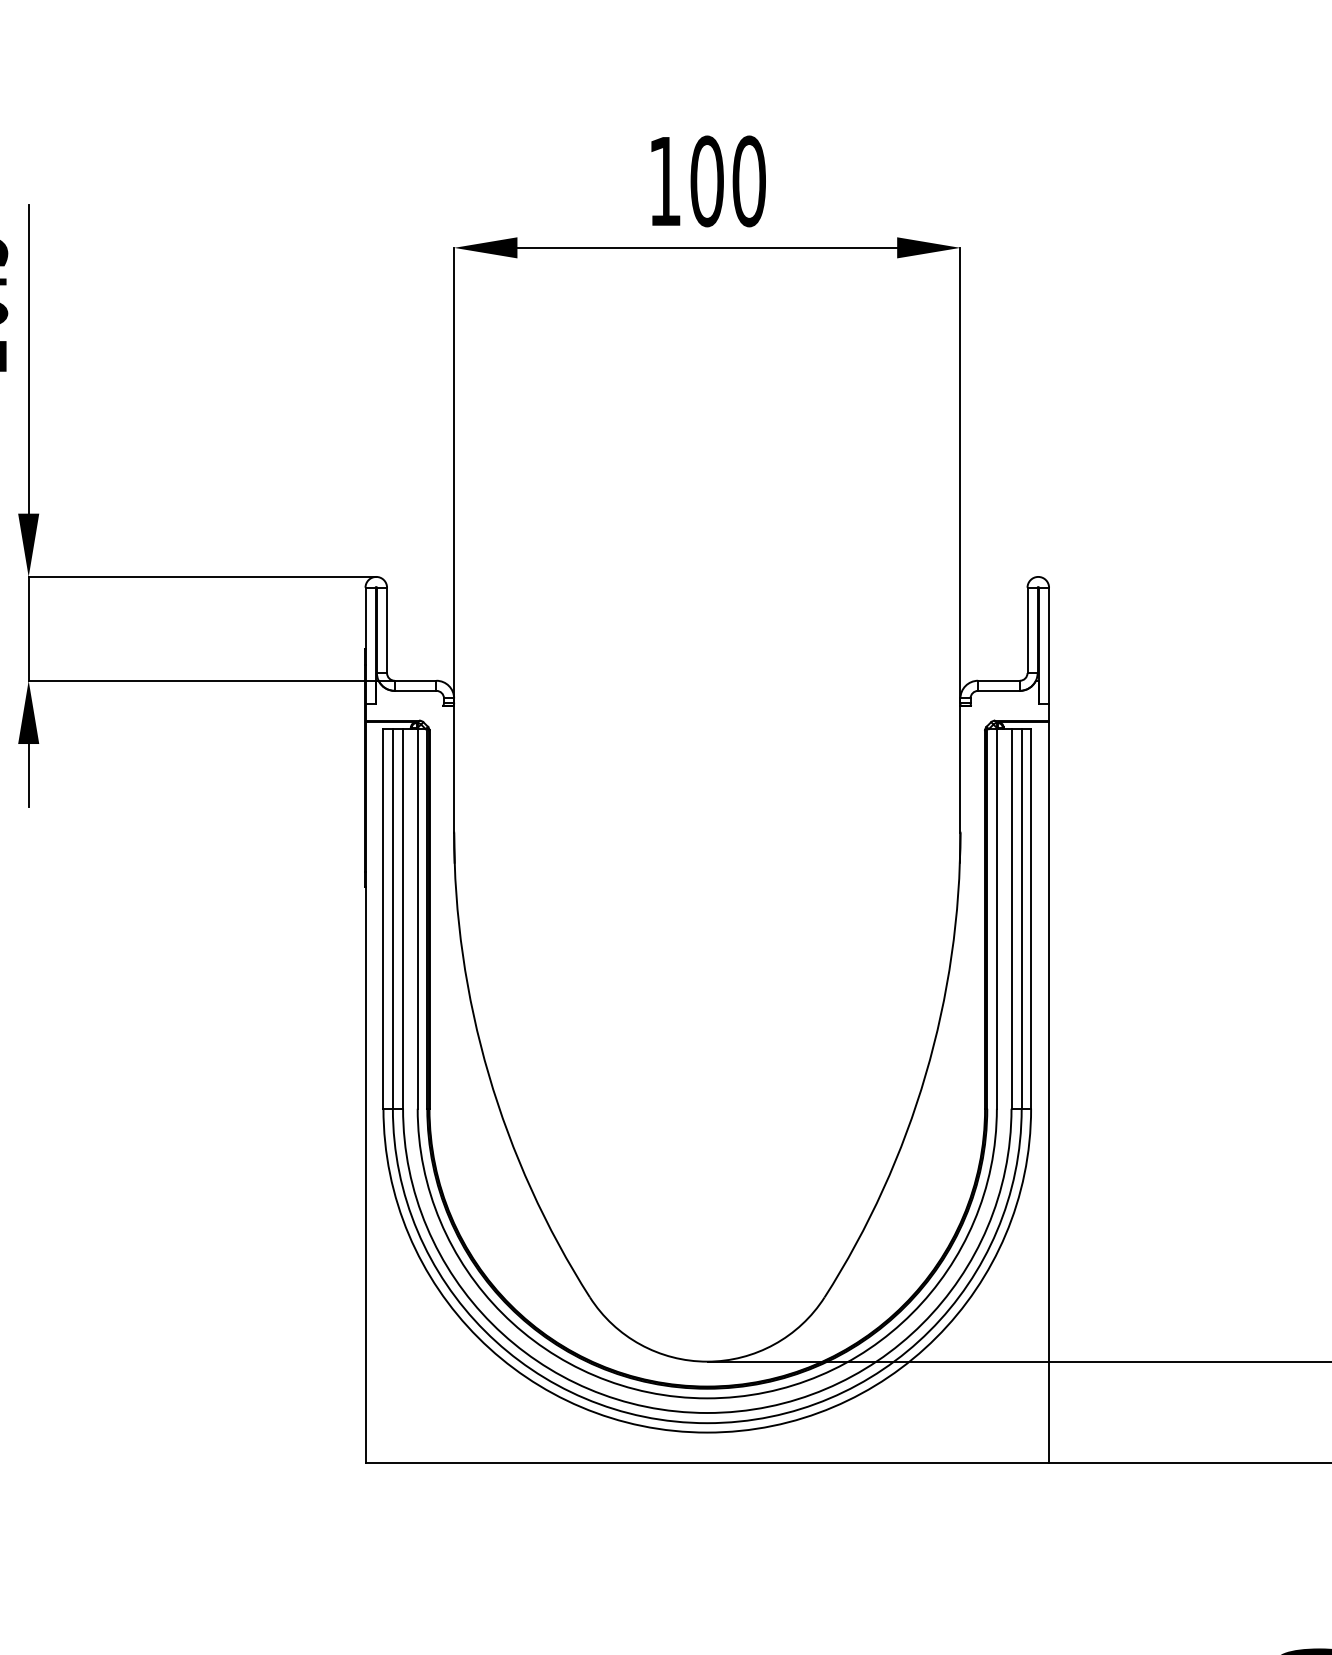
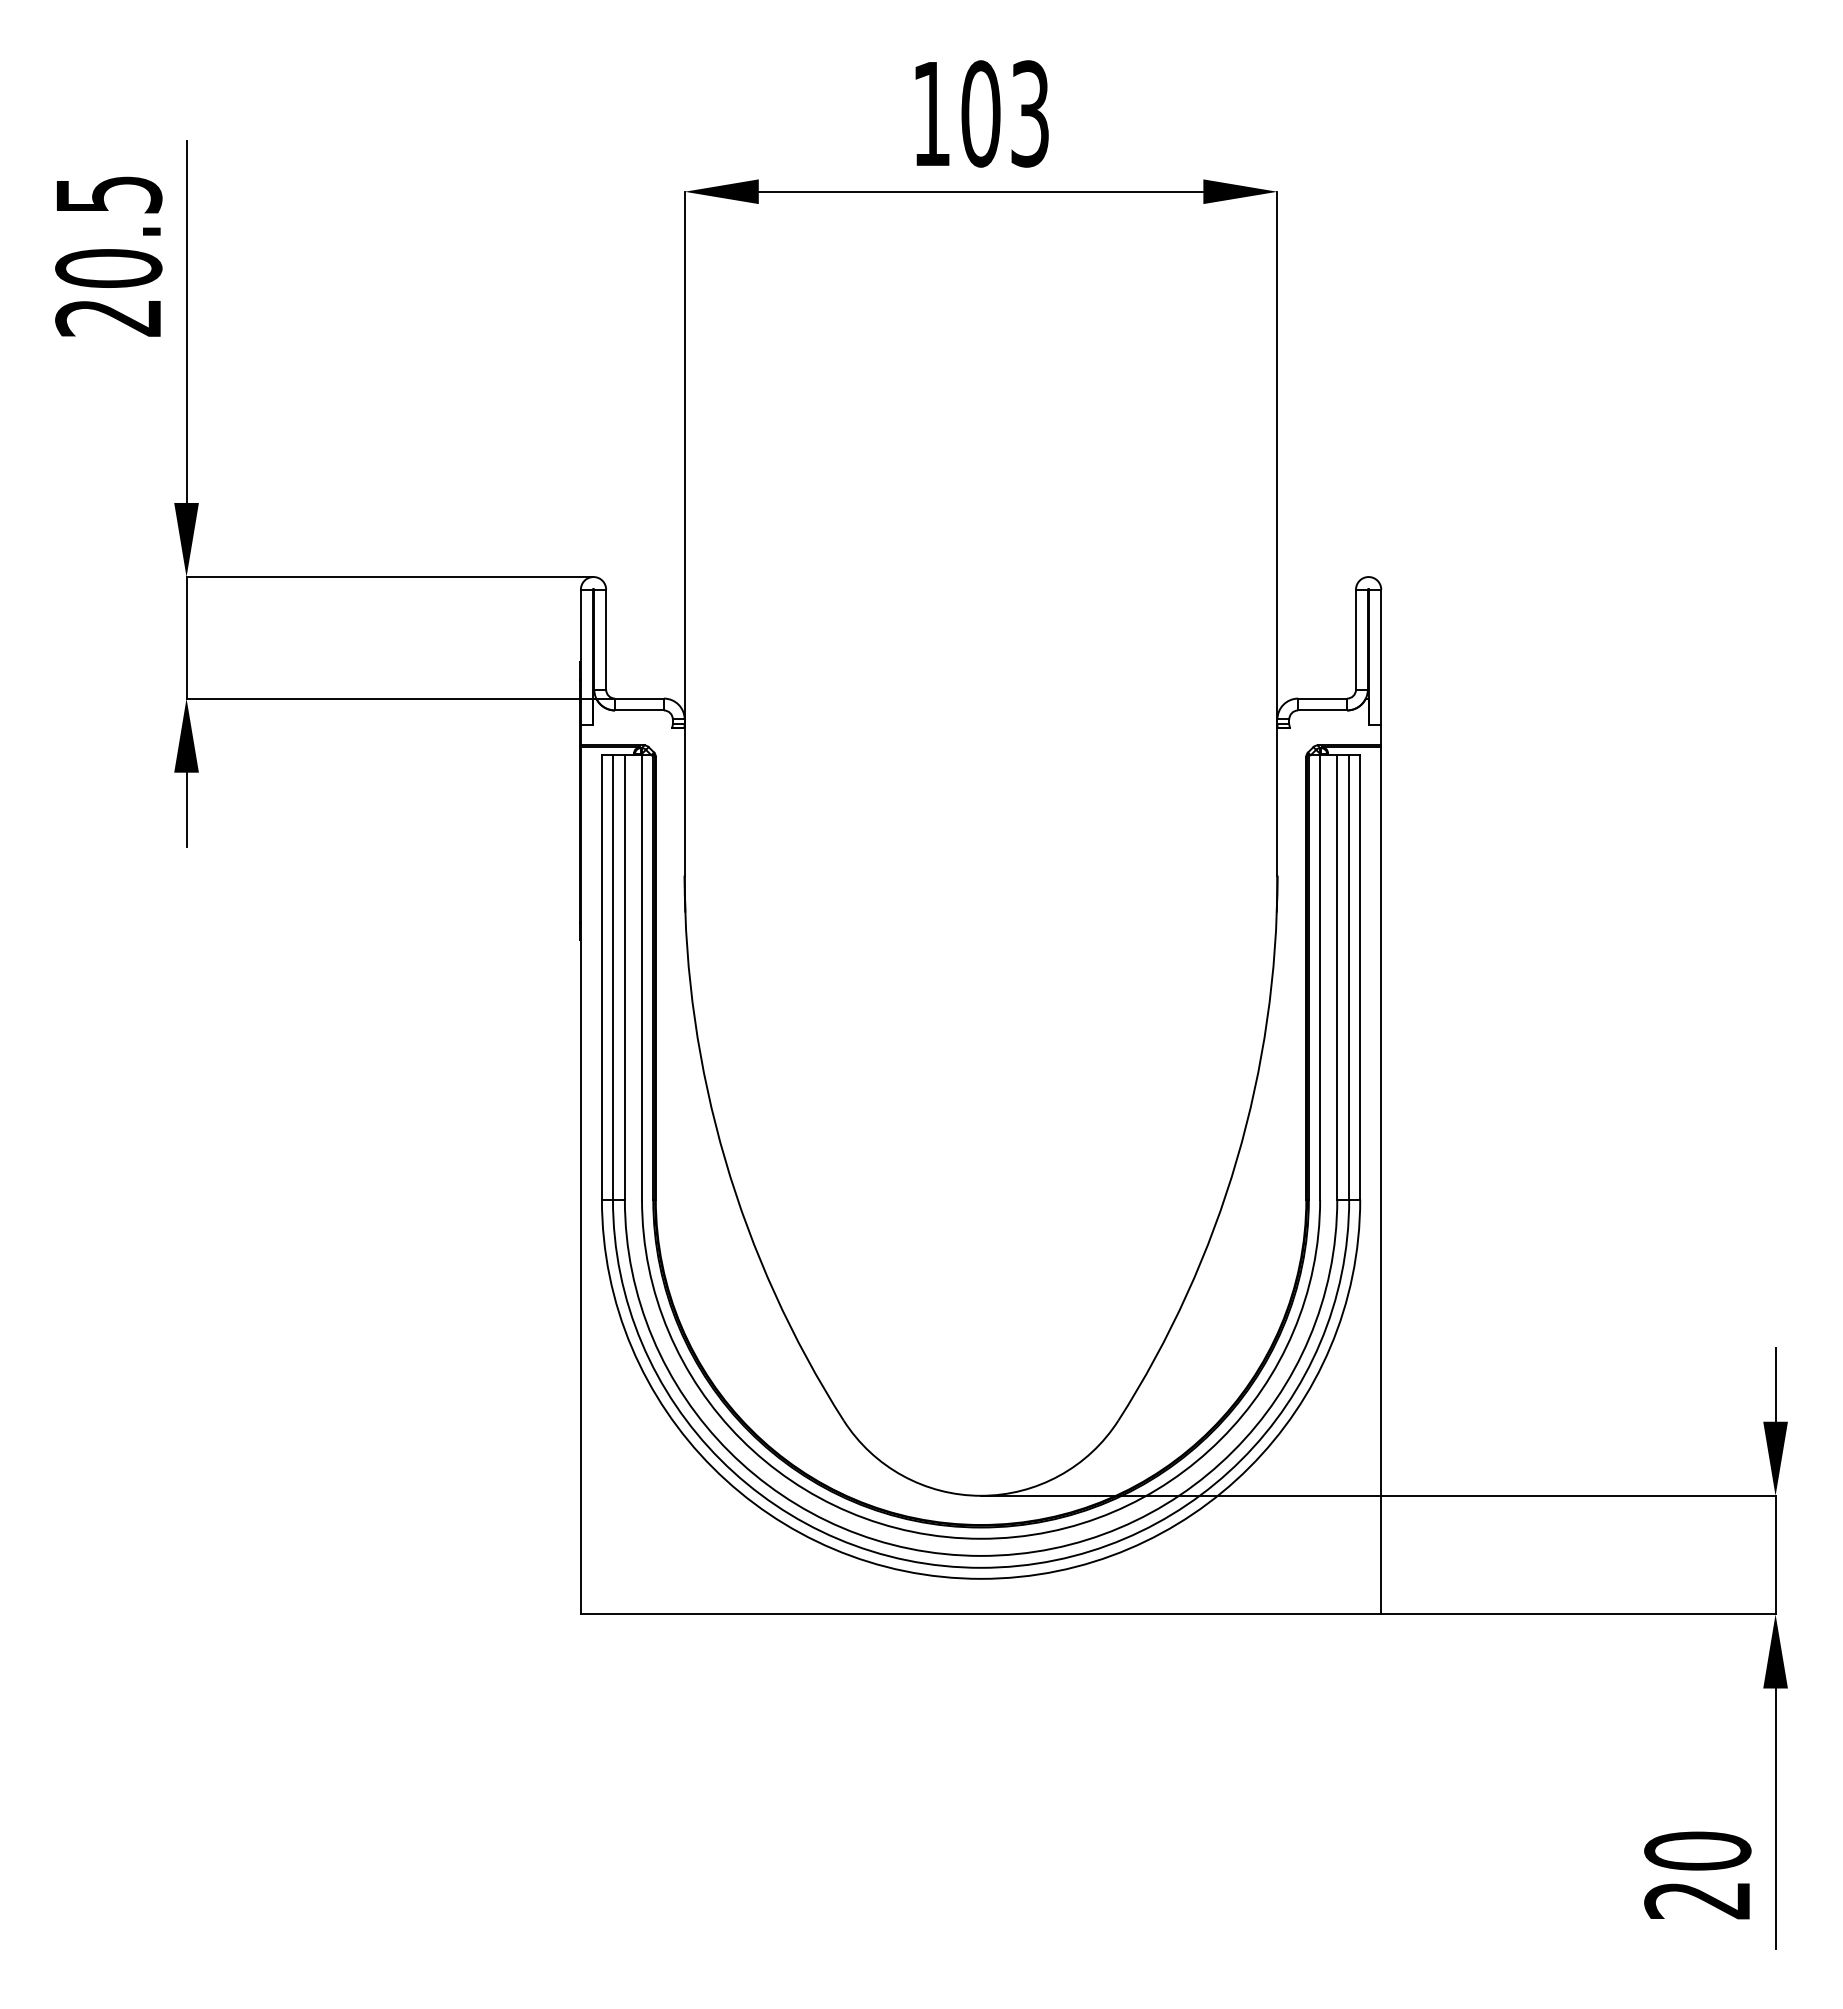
text: (748, 181) -> (1029, 113), 100 -> 103

